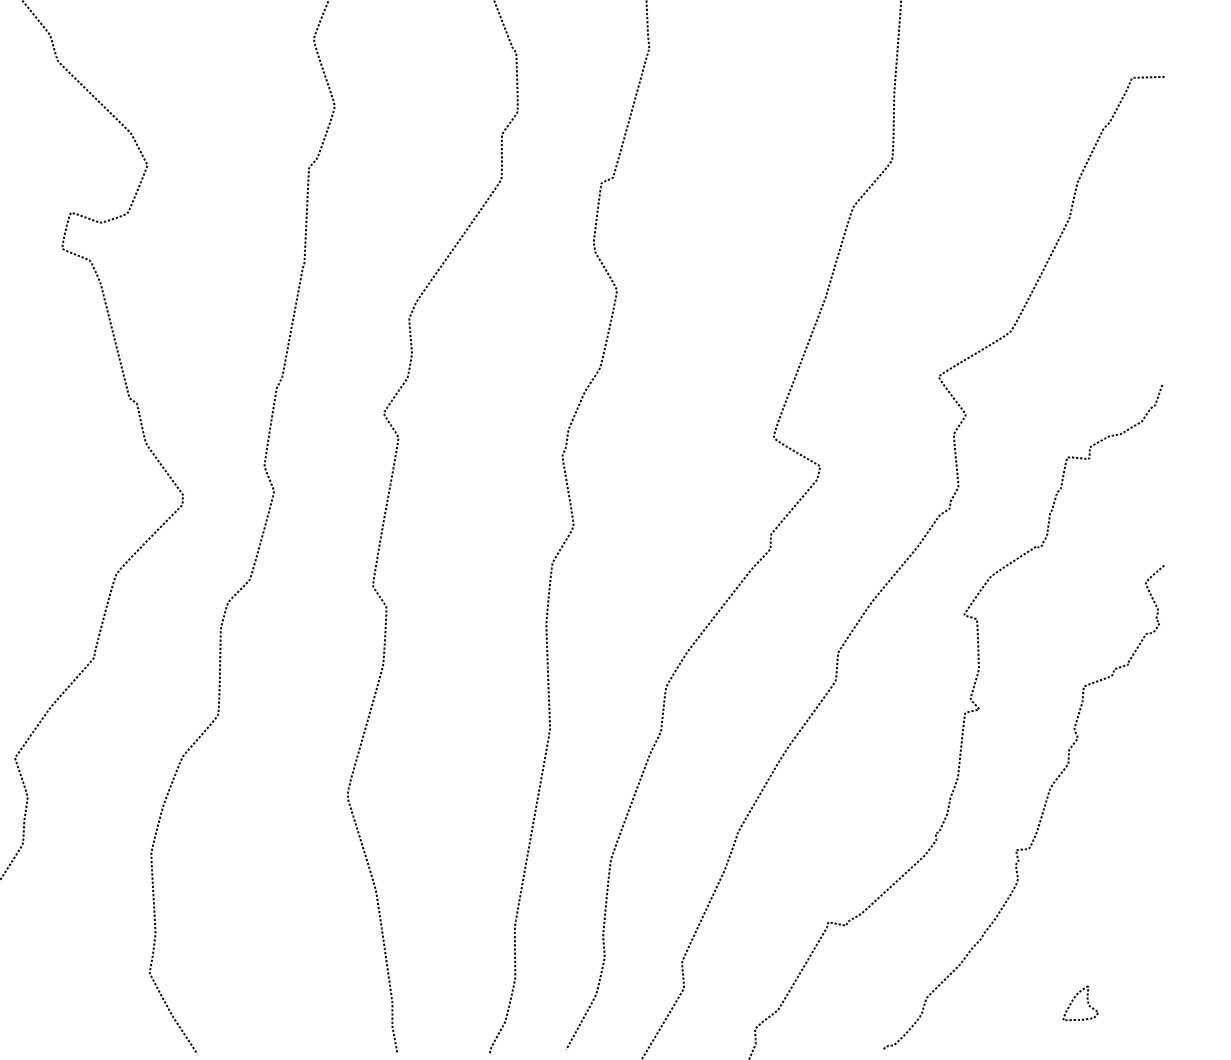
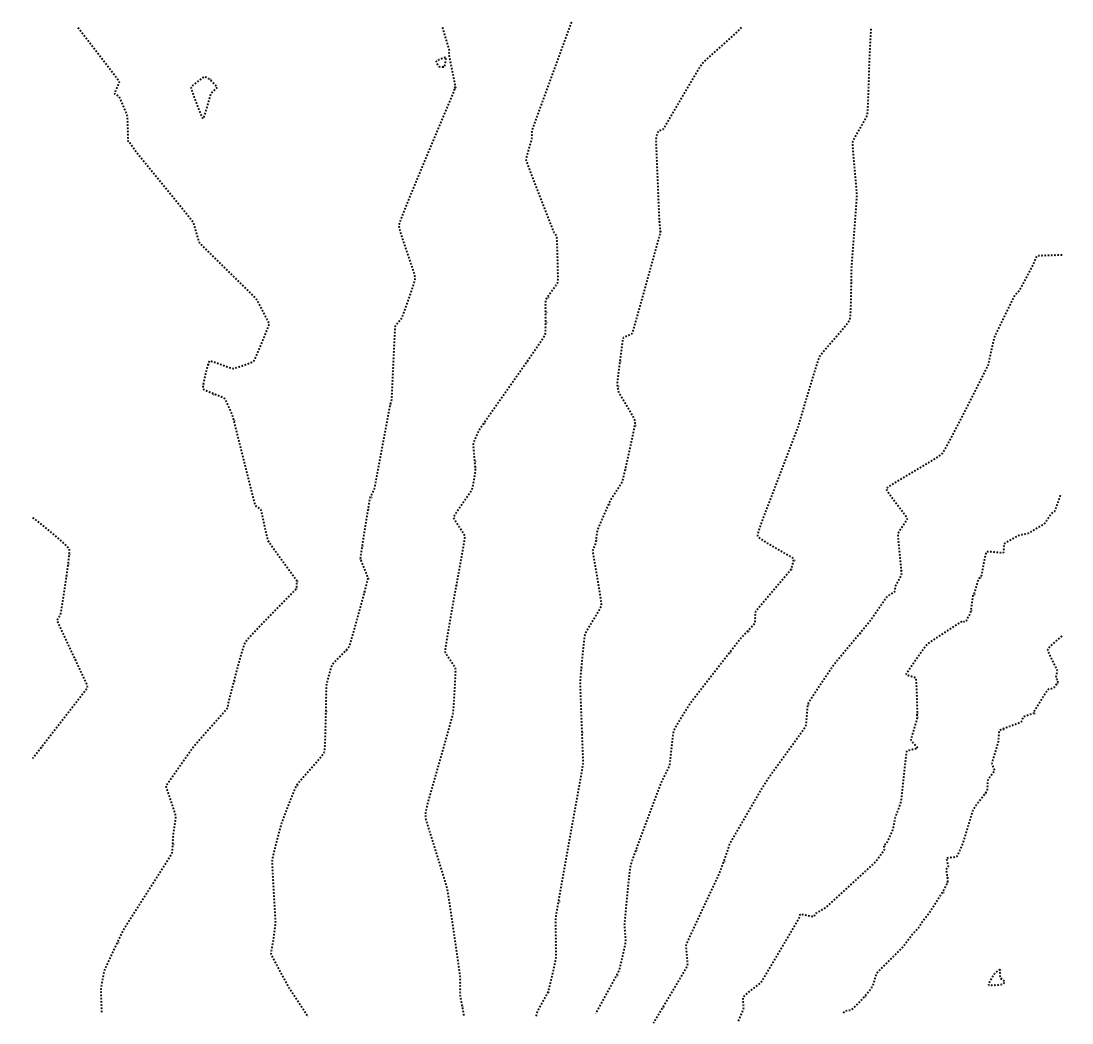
part: (1080, 1003) -> (996, 977), size x0.6

